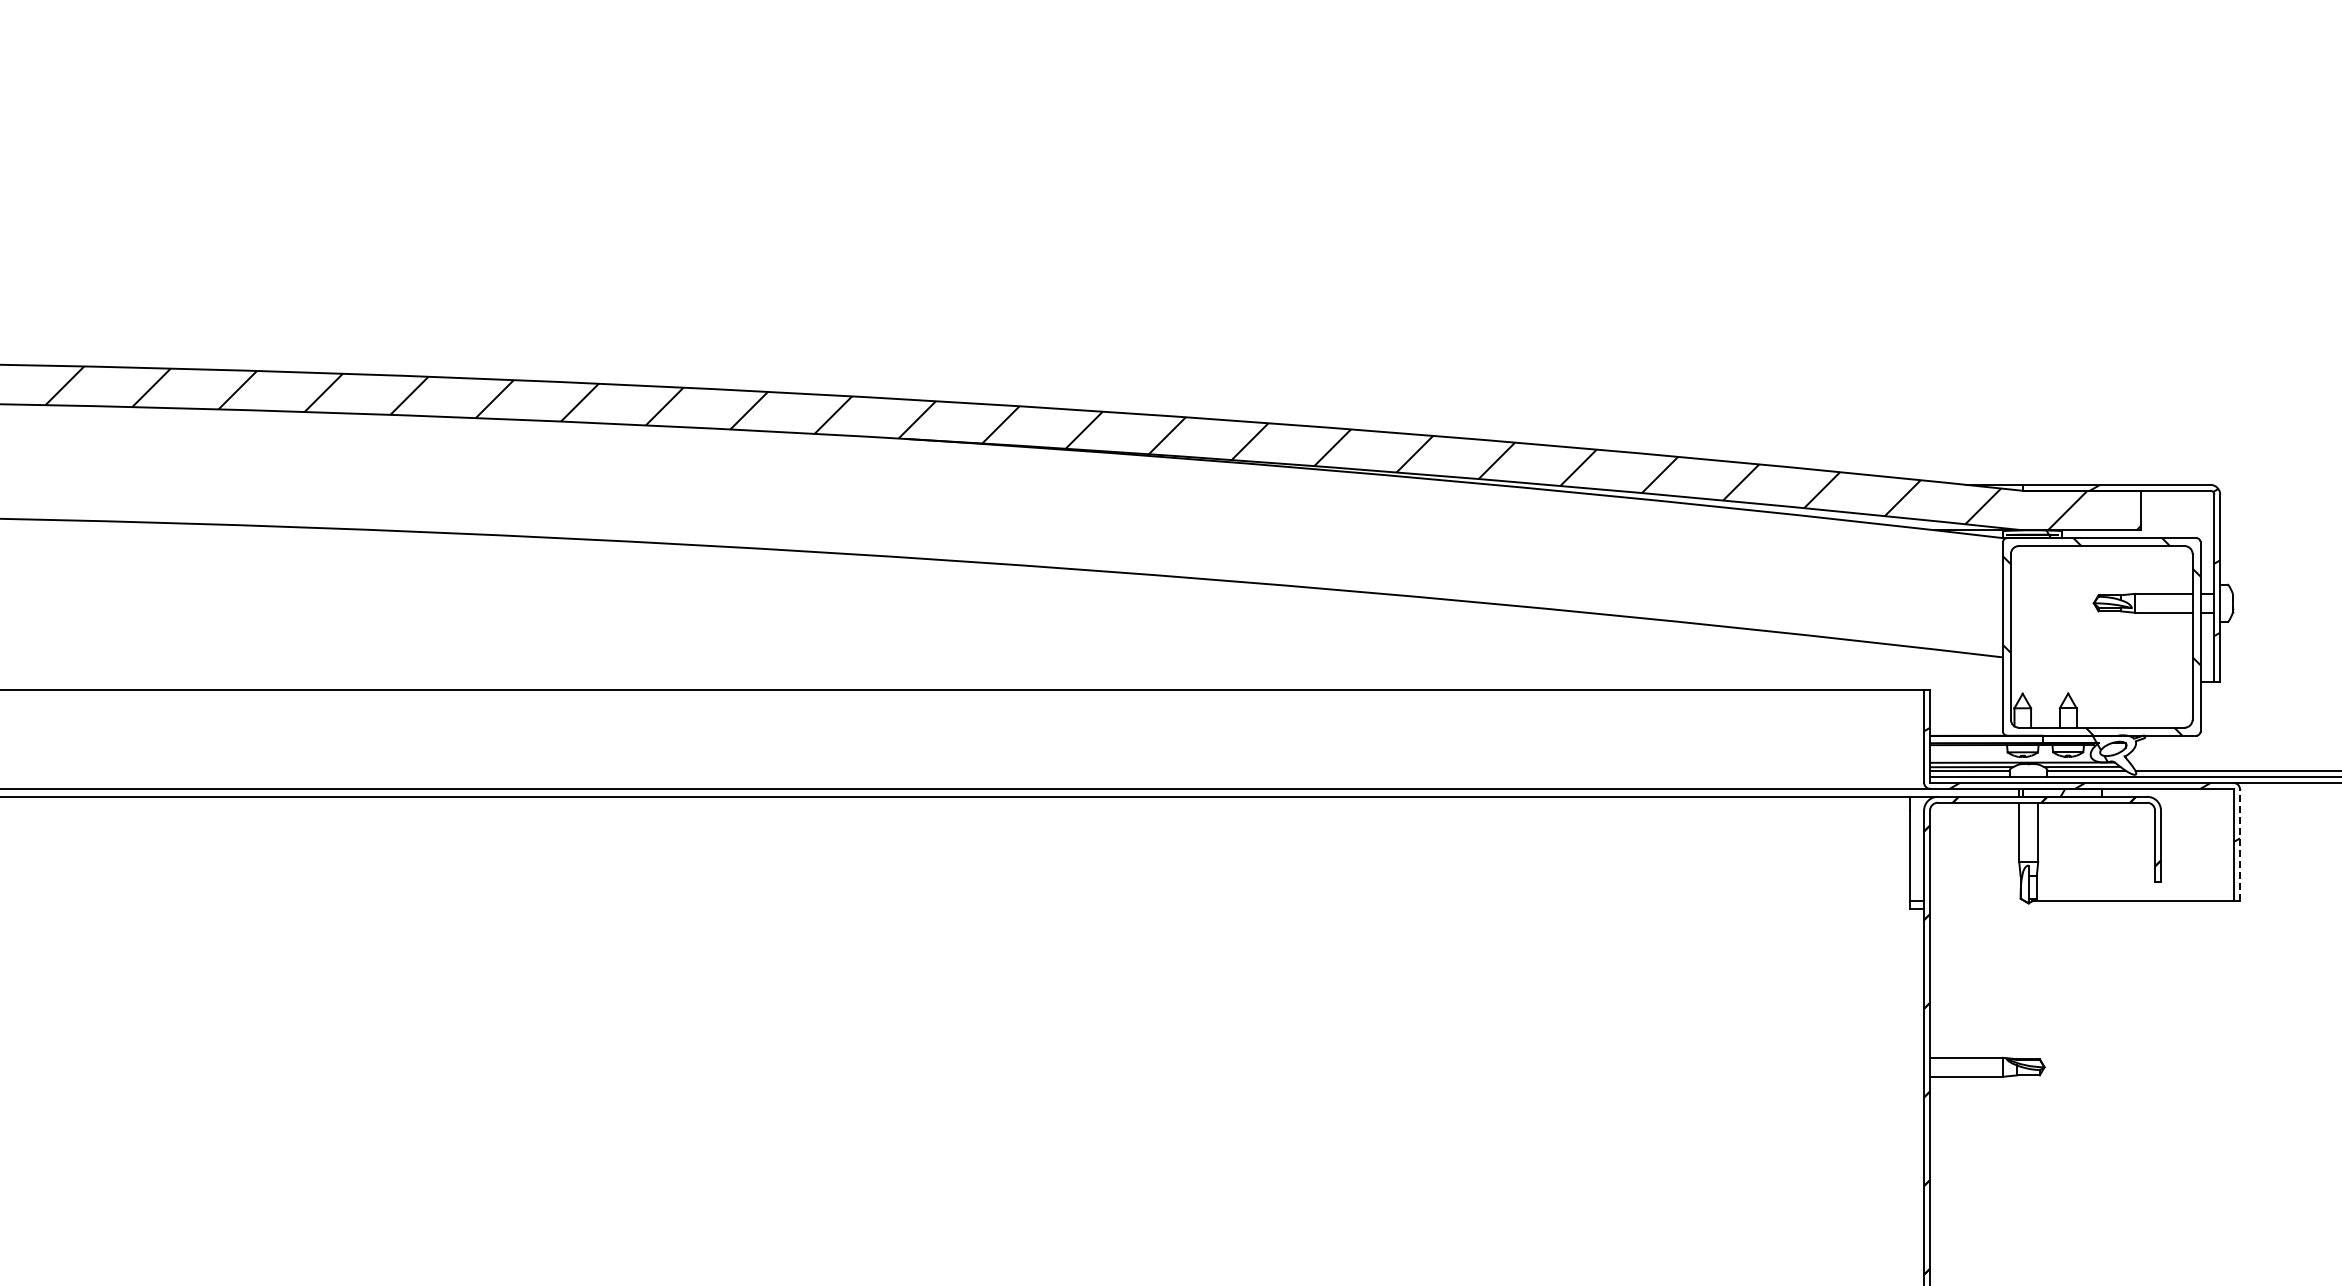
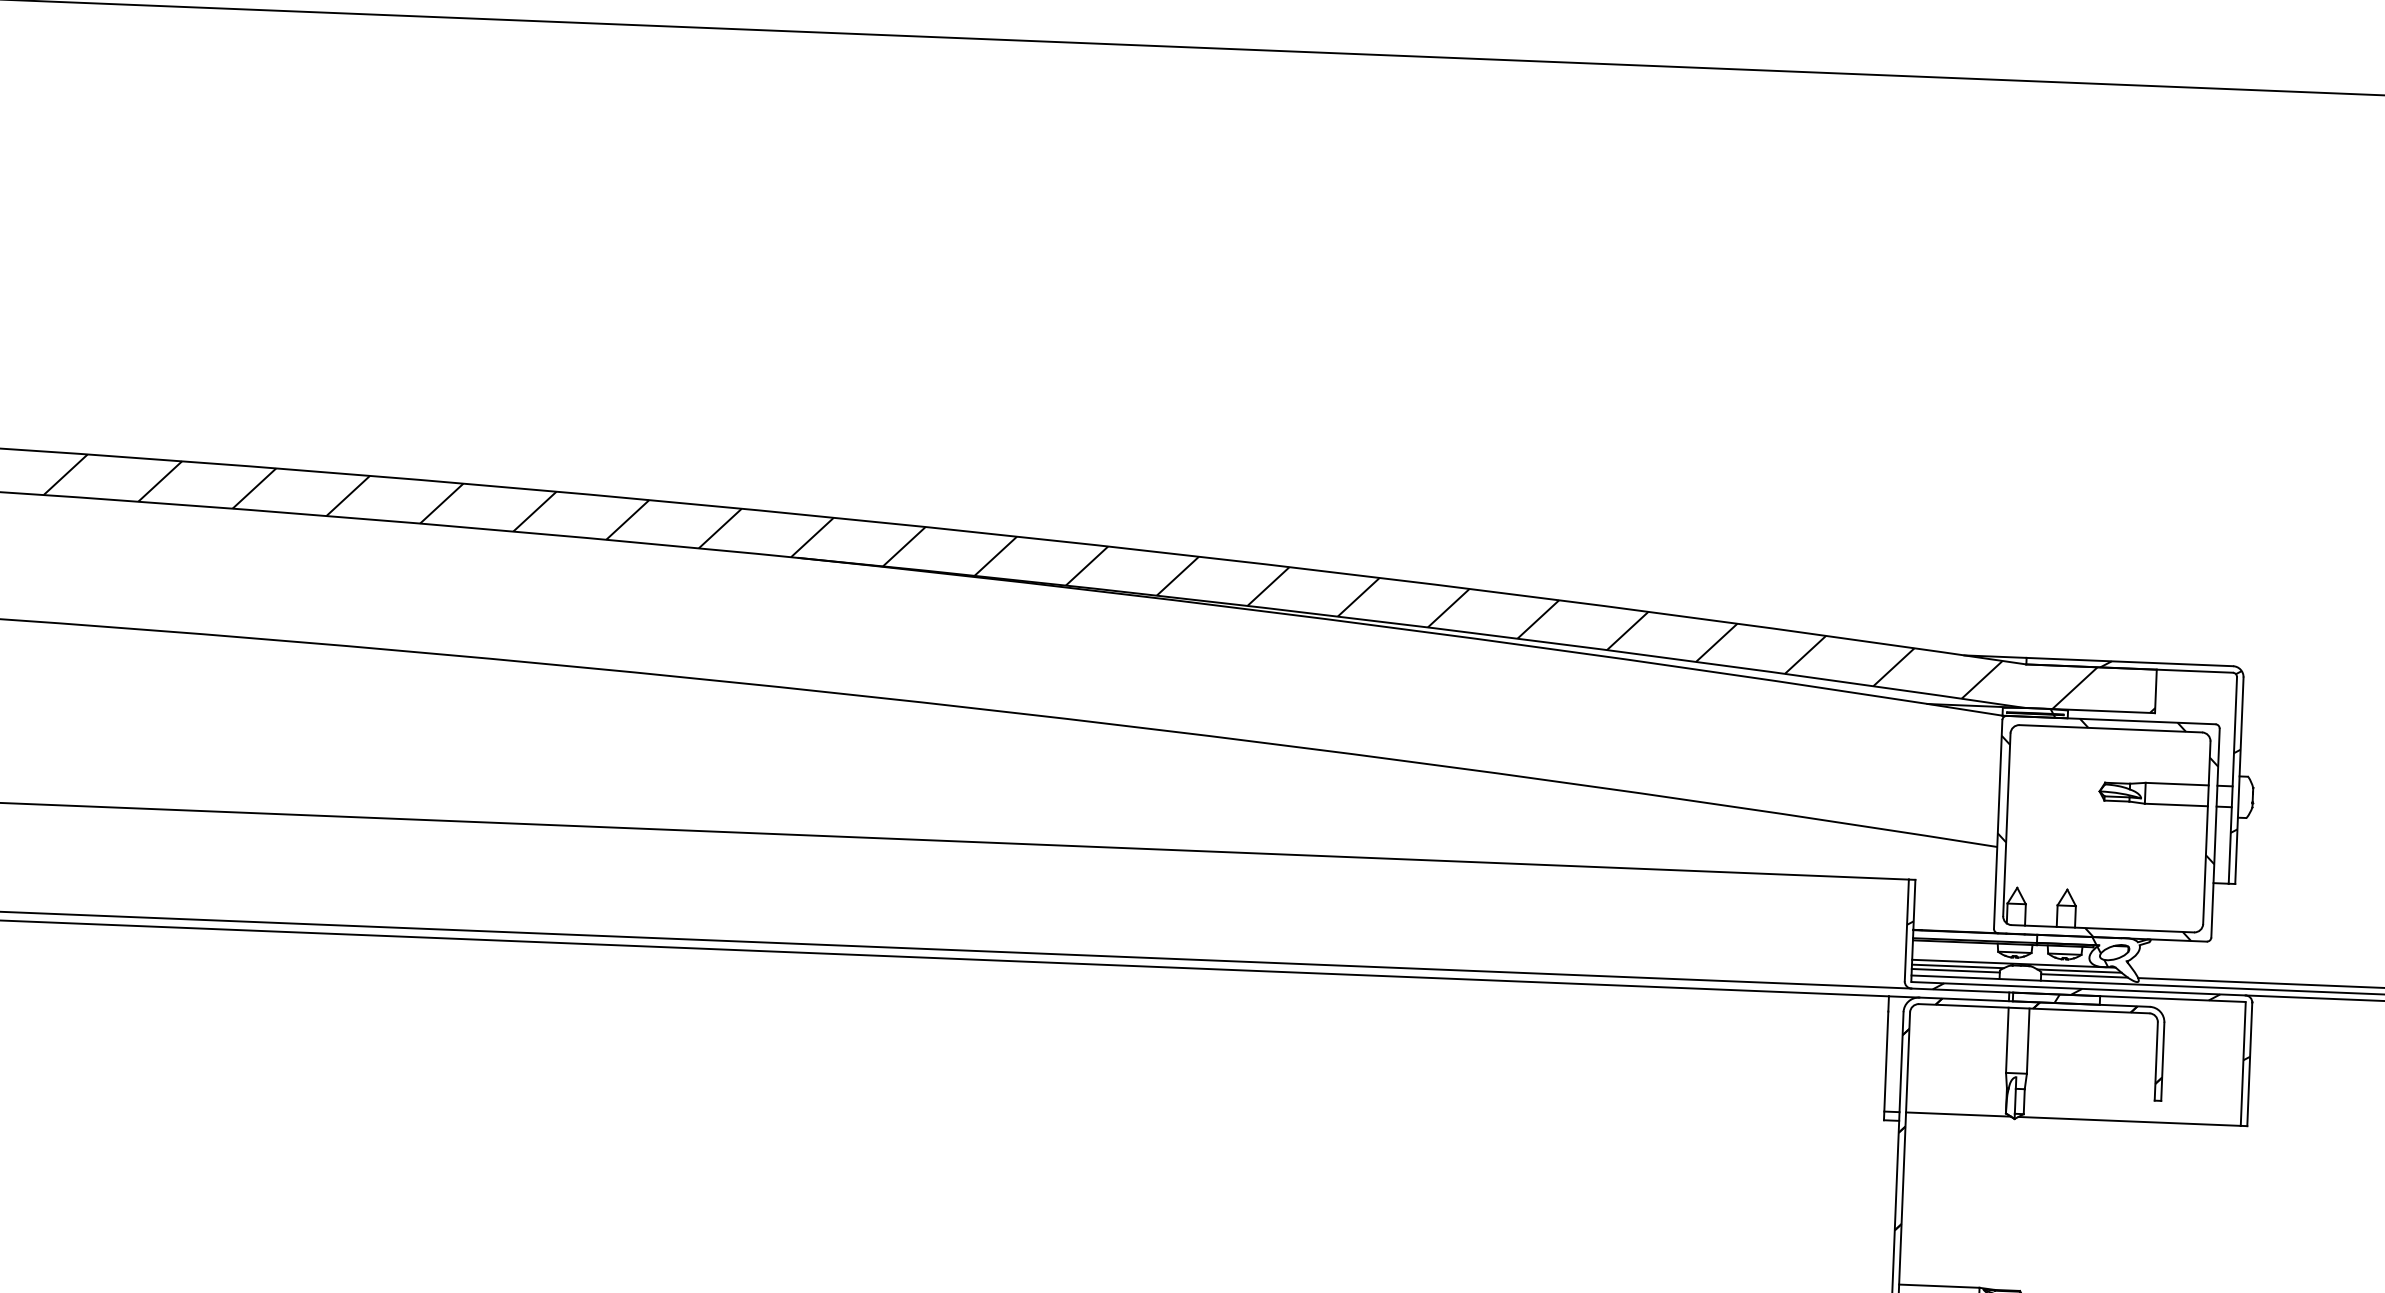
line: (2239, 844) -> (2249, 1063), dashed -> solid
line: (1977, 901) -> (1958, 1114), added

